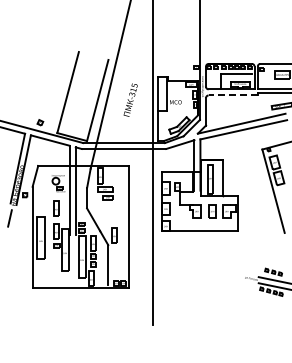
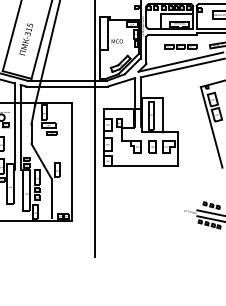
line: (233, 95) -> (172, 34), dashed -> solid
text: (130, 99) -> (26, 38), moved
part: (241, 107) -> (180, 46), added

